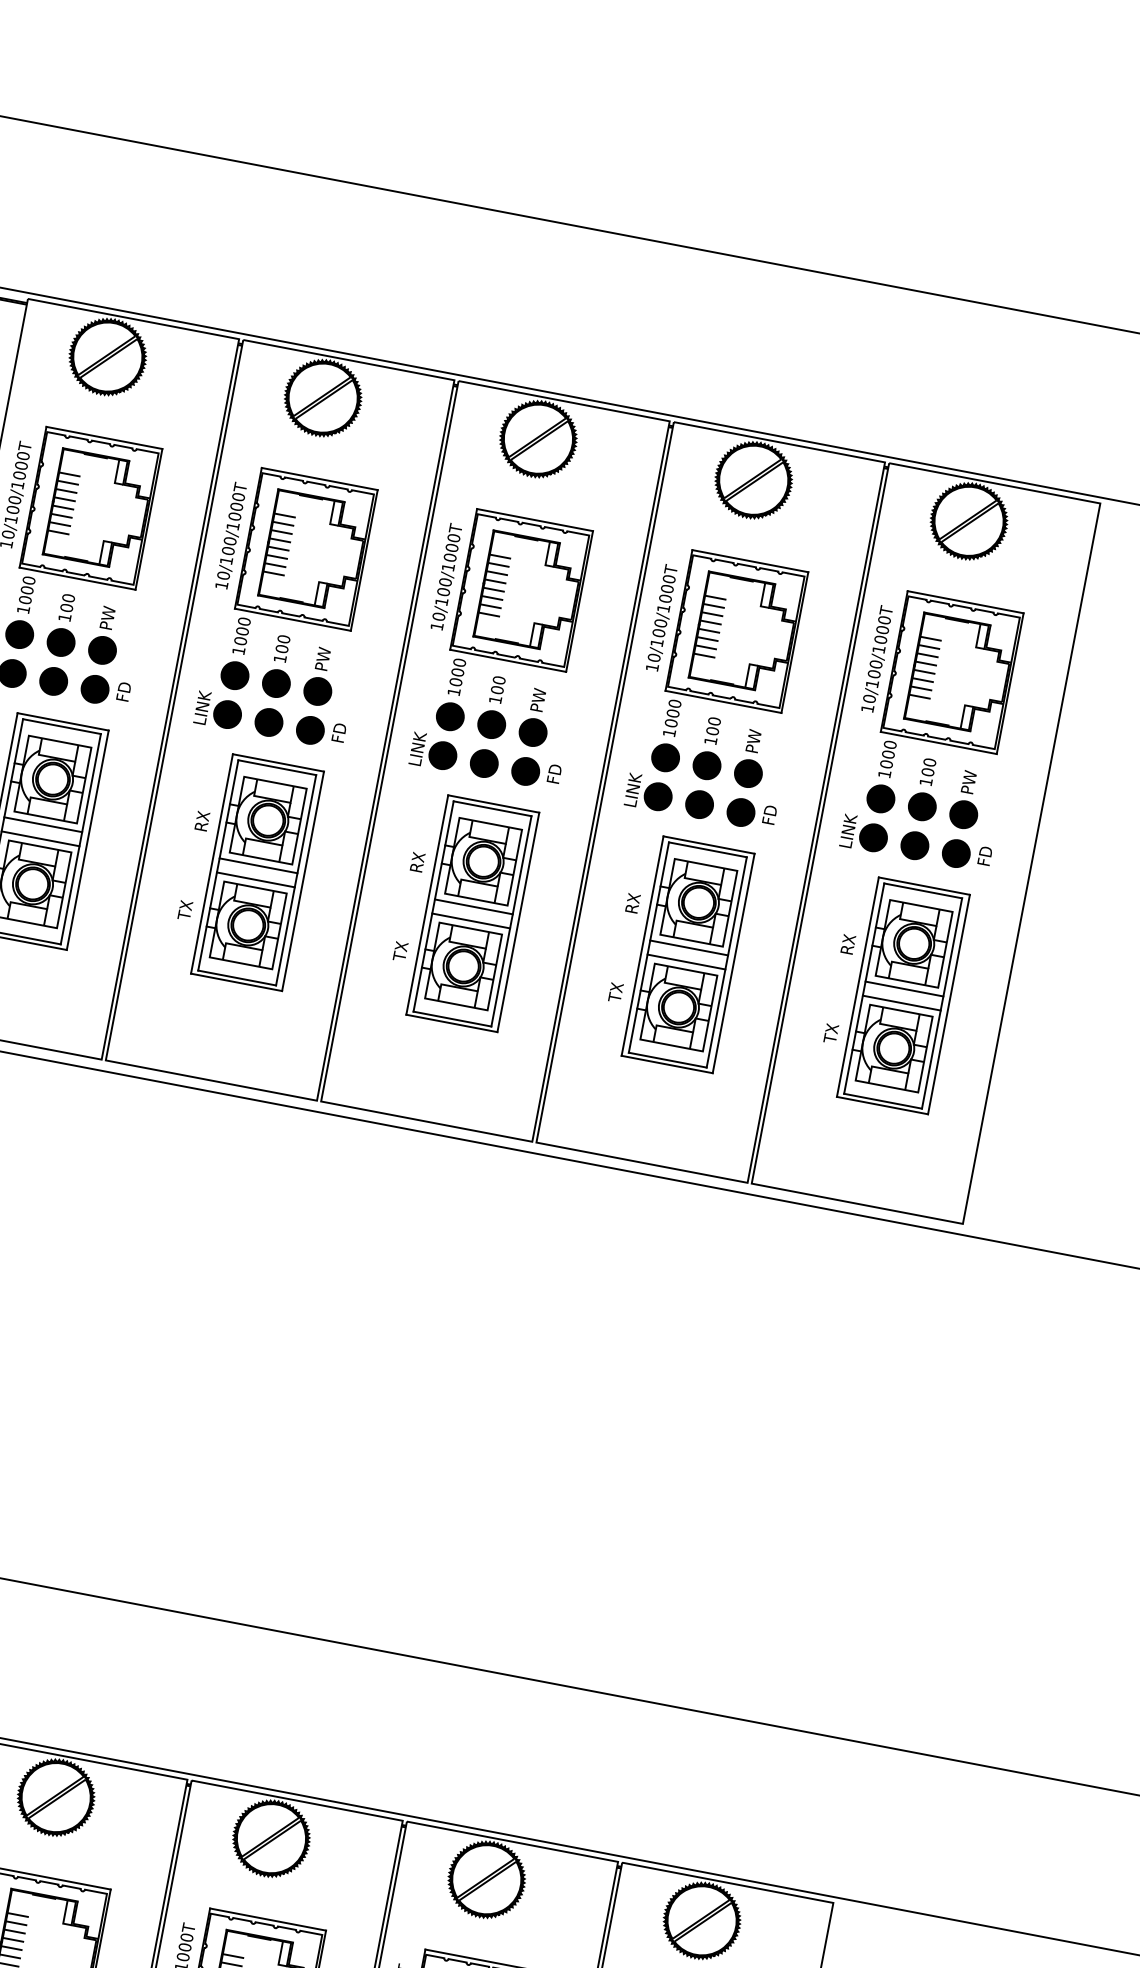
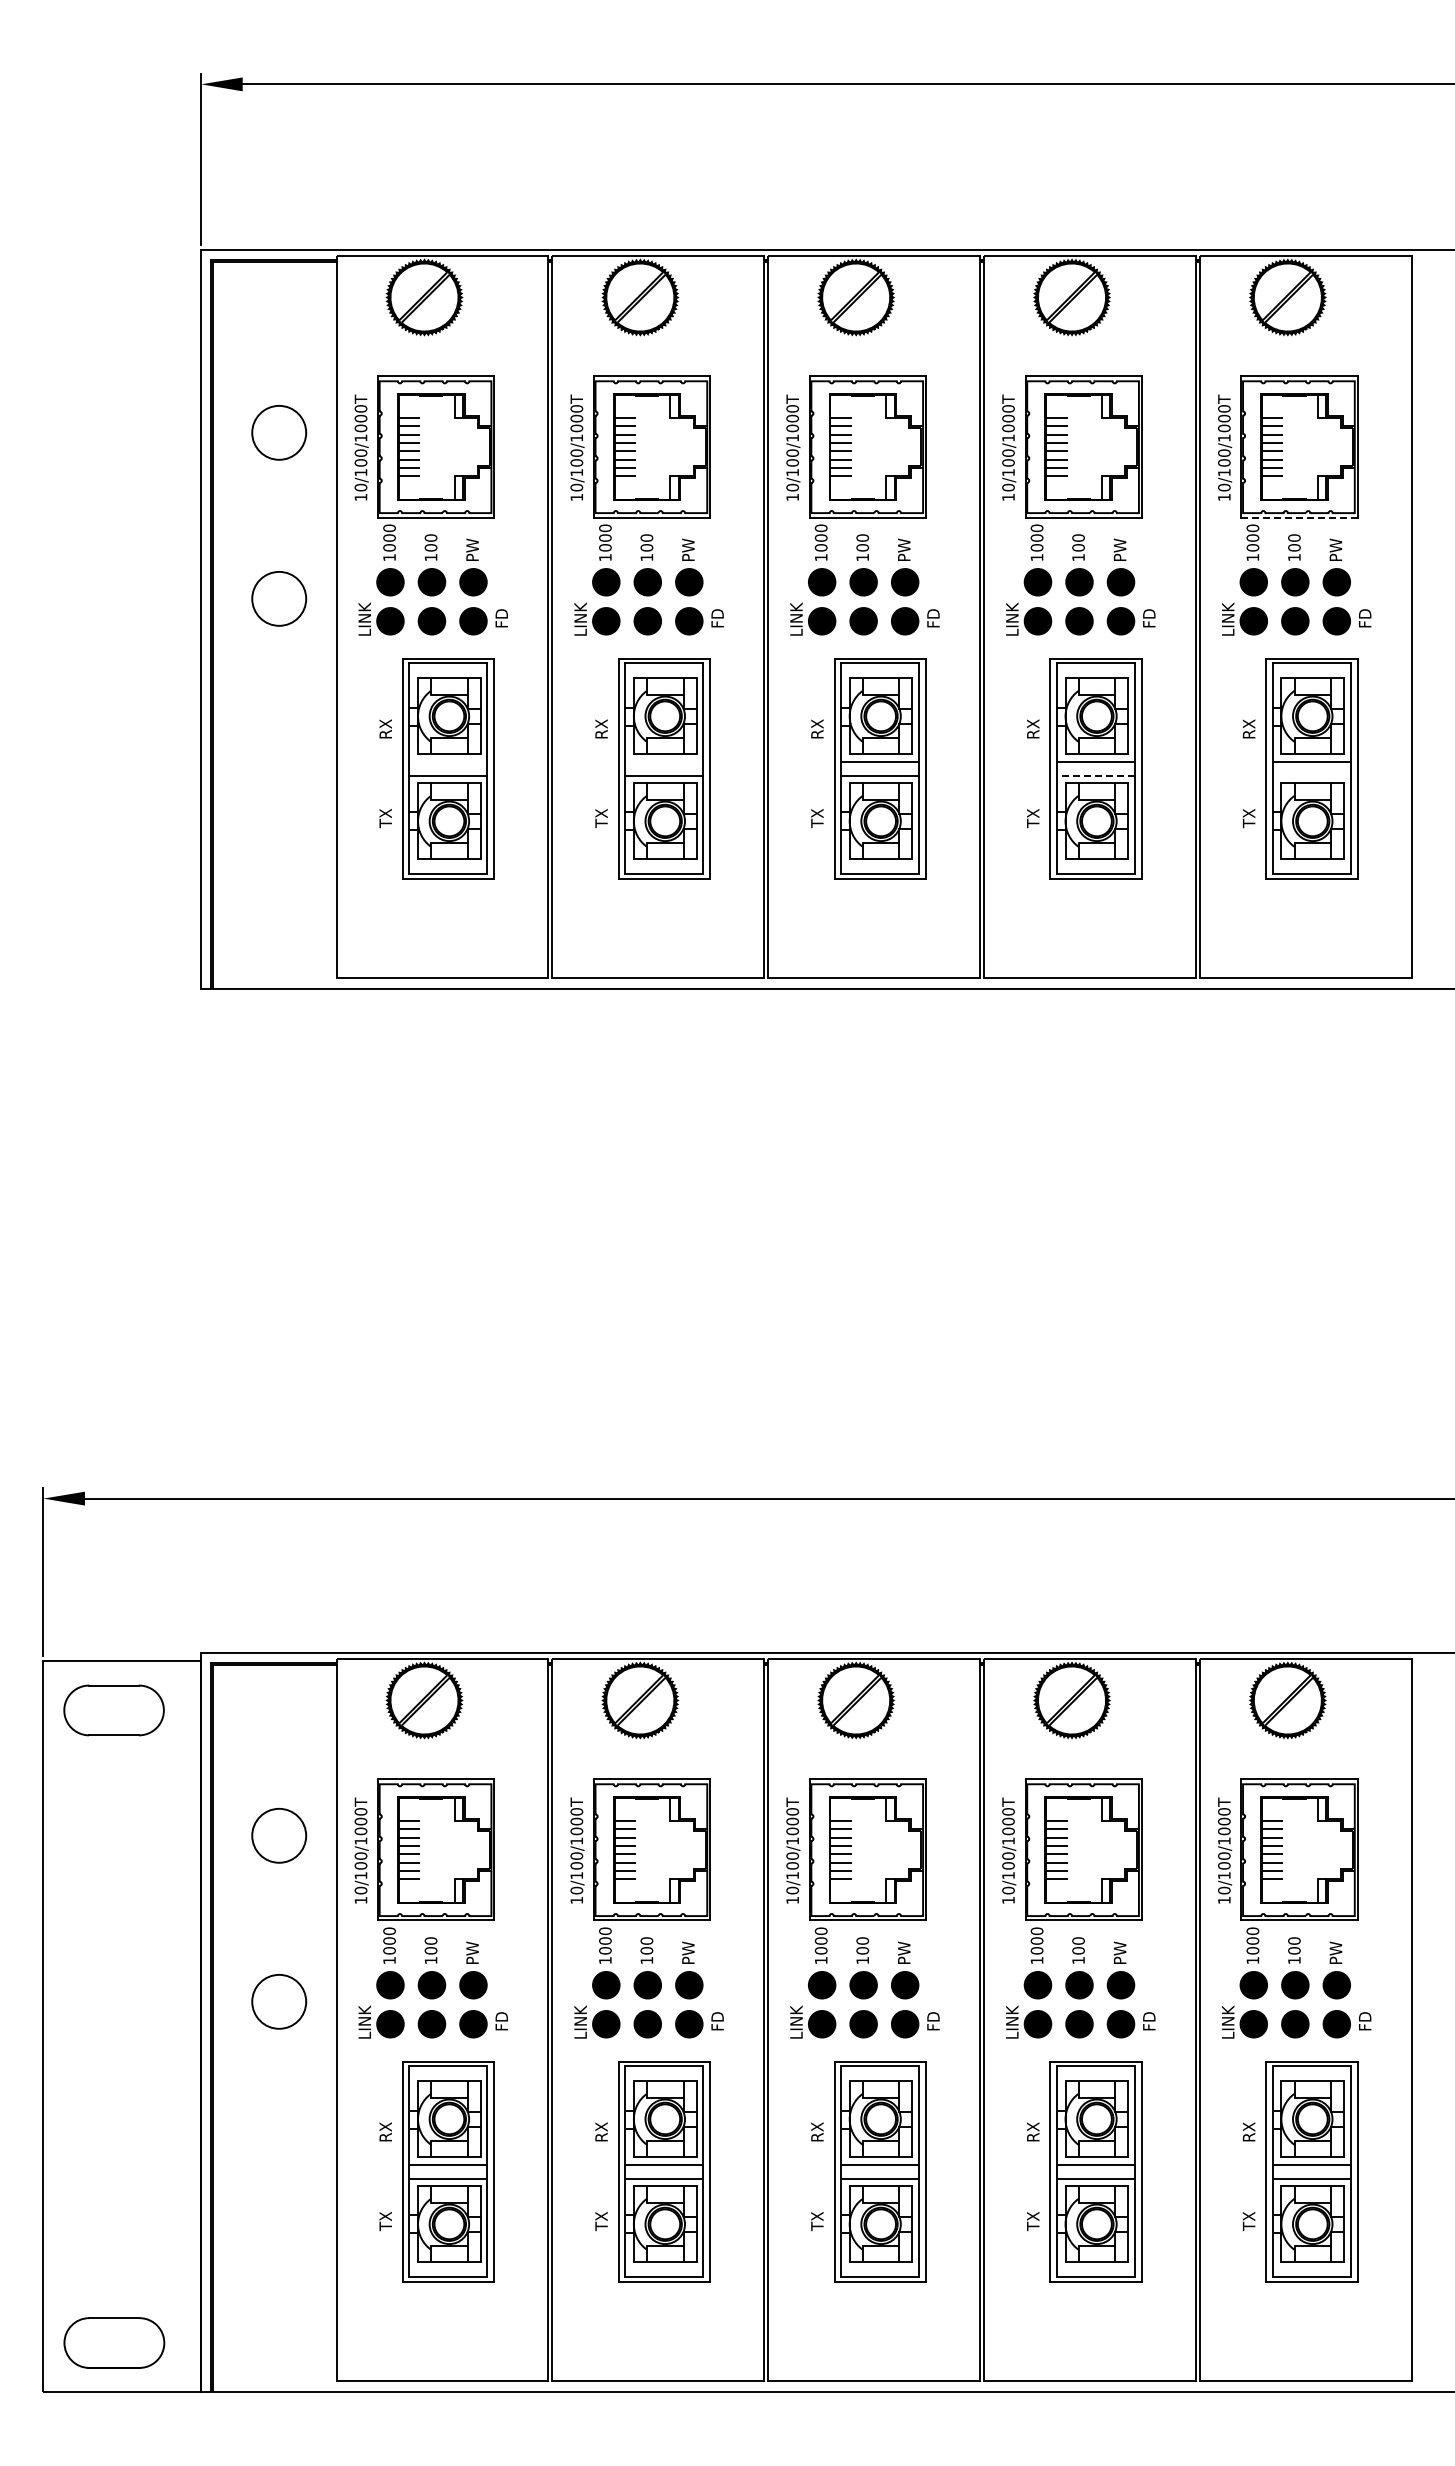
line: (937, 742) -> (1298, 517), solid -> dashed
line: (43, 824) -> (448, 761), removed
line: (258, 865) -> (664, 761), removed
line: (686, 961) -> (1095, 775), solid -> dashed
line: (901, 1002) -> (1311, 775), removed

